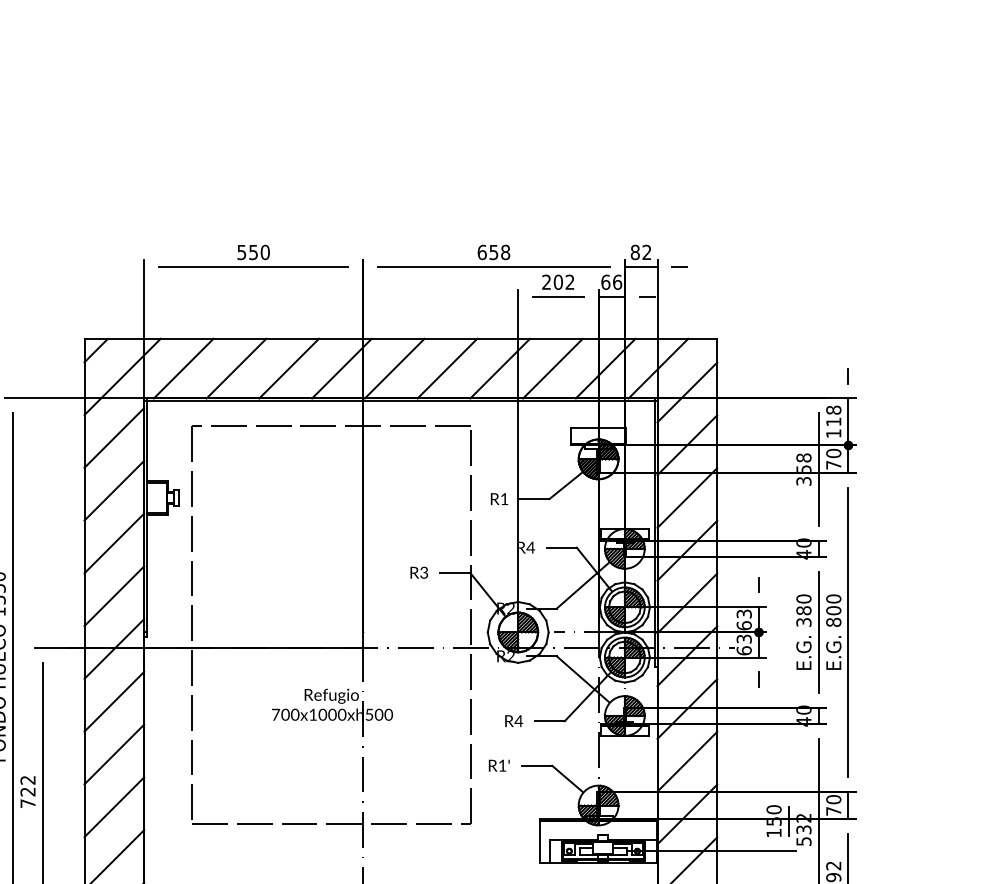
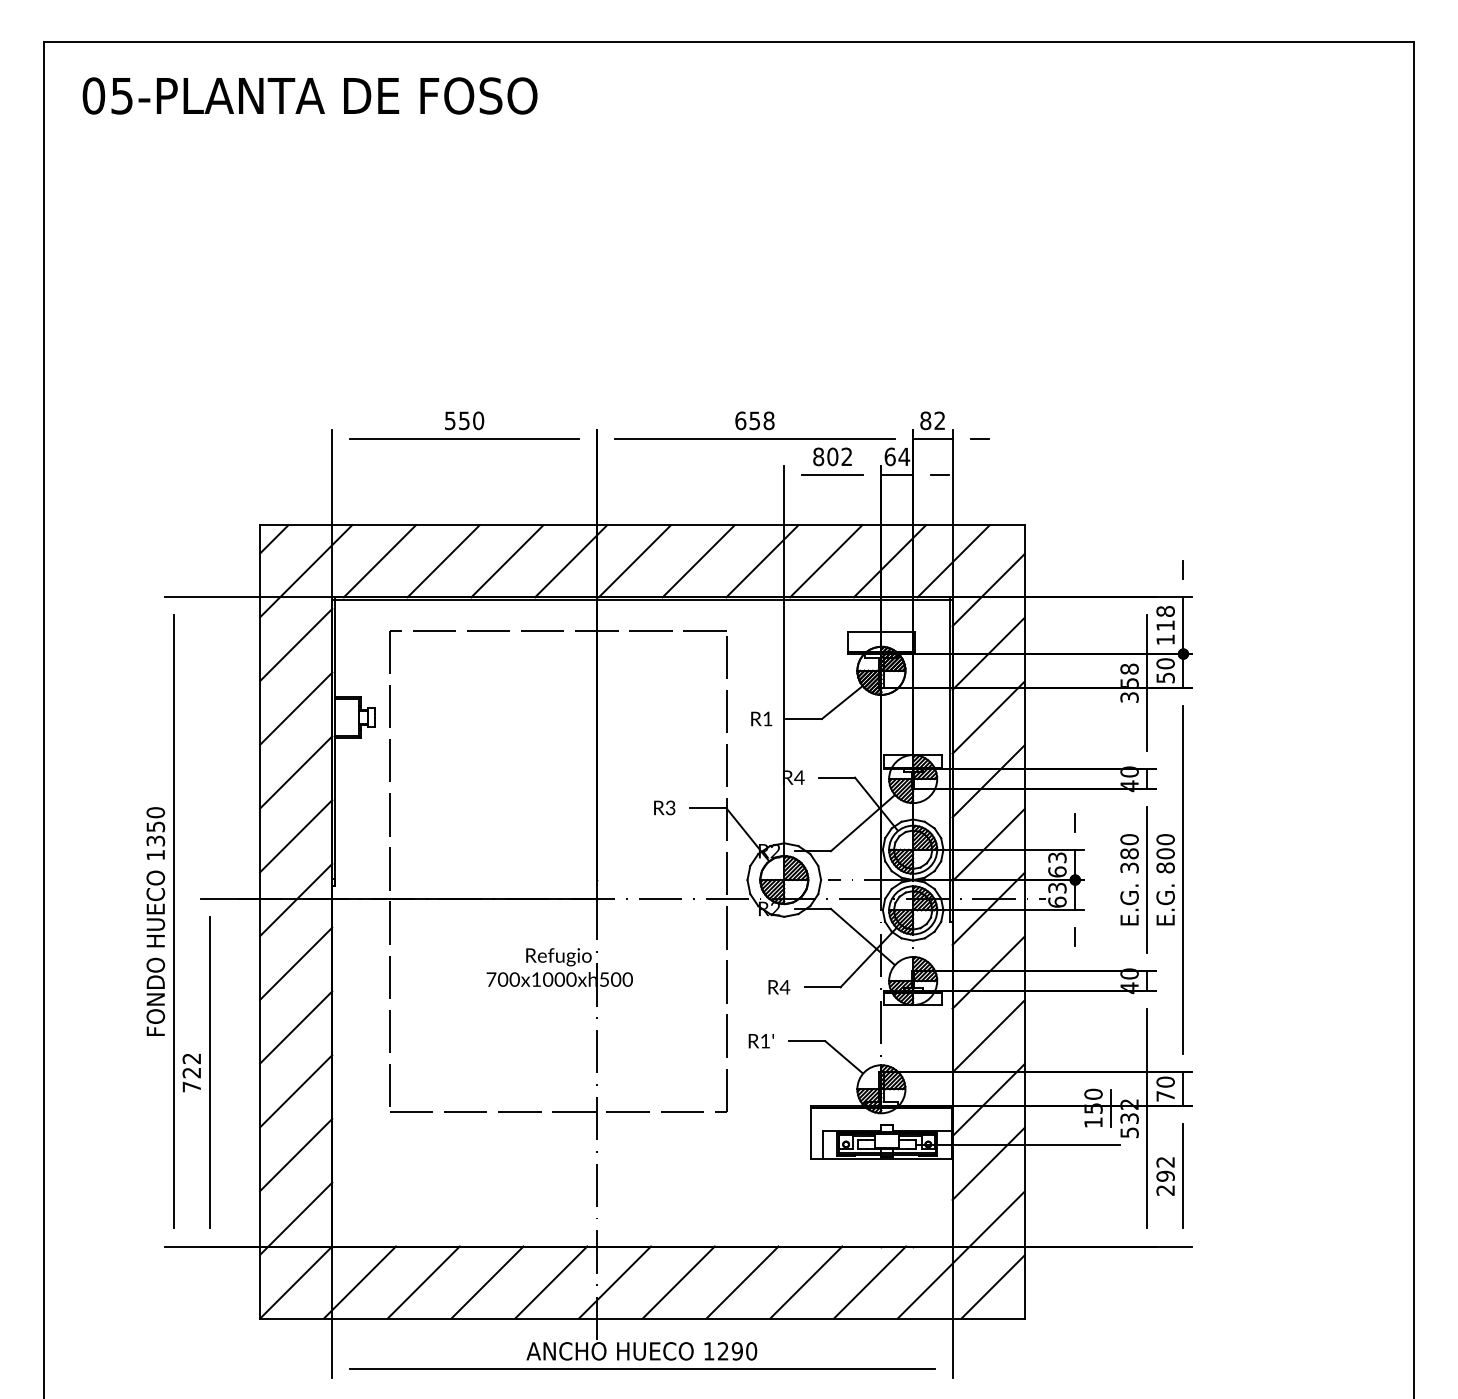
text: (546, 281) -> (818, 456), 202 -> 802
text: (617, 281) -> (904, 456), 66 -> 64
text: (833, 464) -> (1165, 677), 70 -> 50

